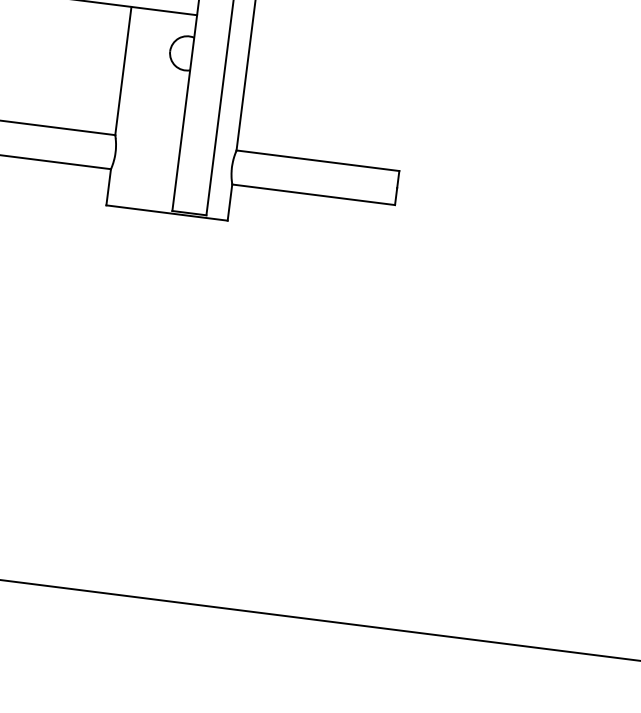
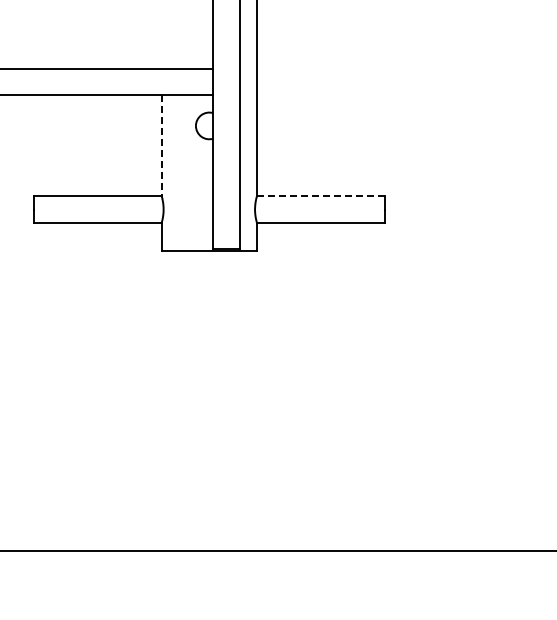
line: (123, 71) -> (161, 146), solid -> dashed
line: (317, 161) -> (320, 196), solid -> dashed

